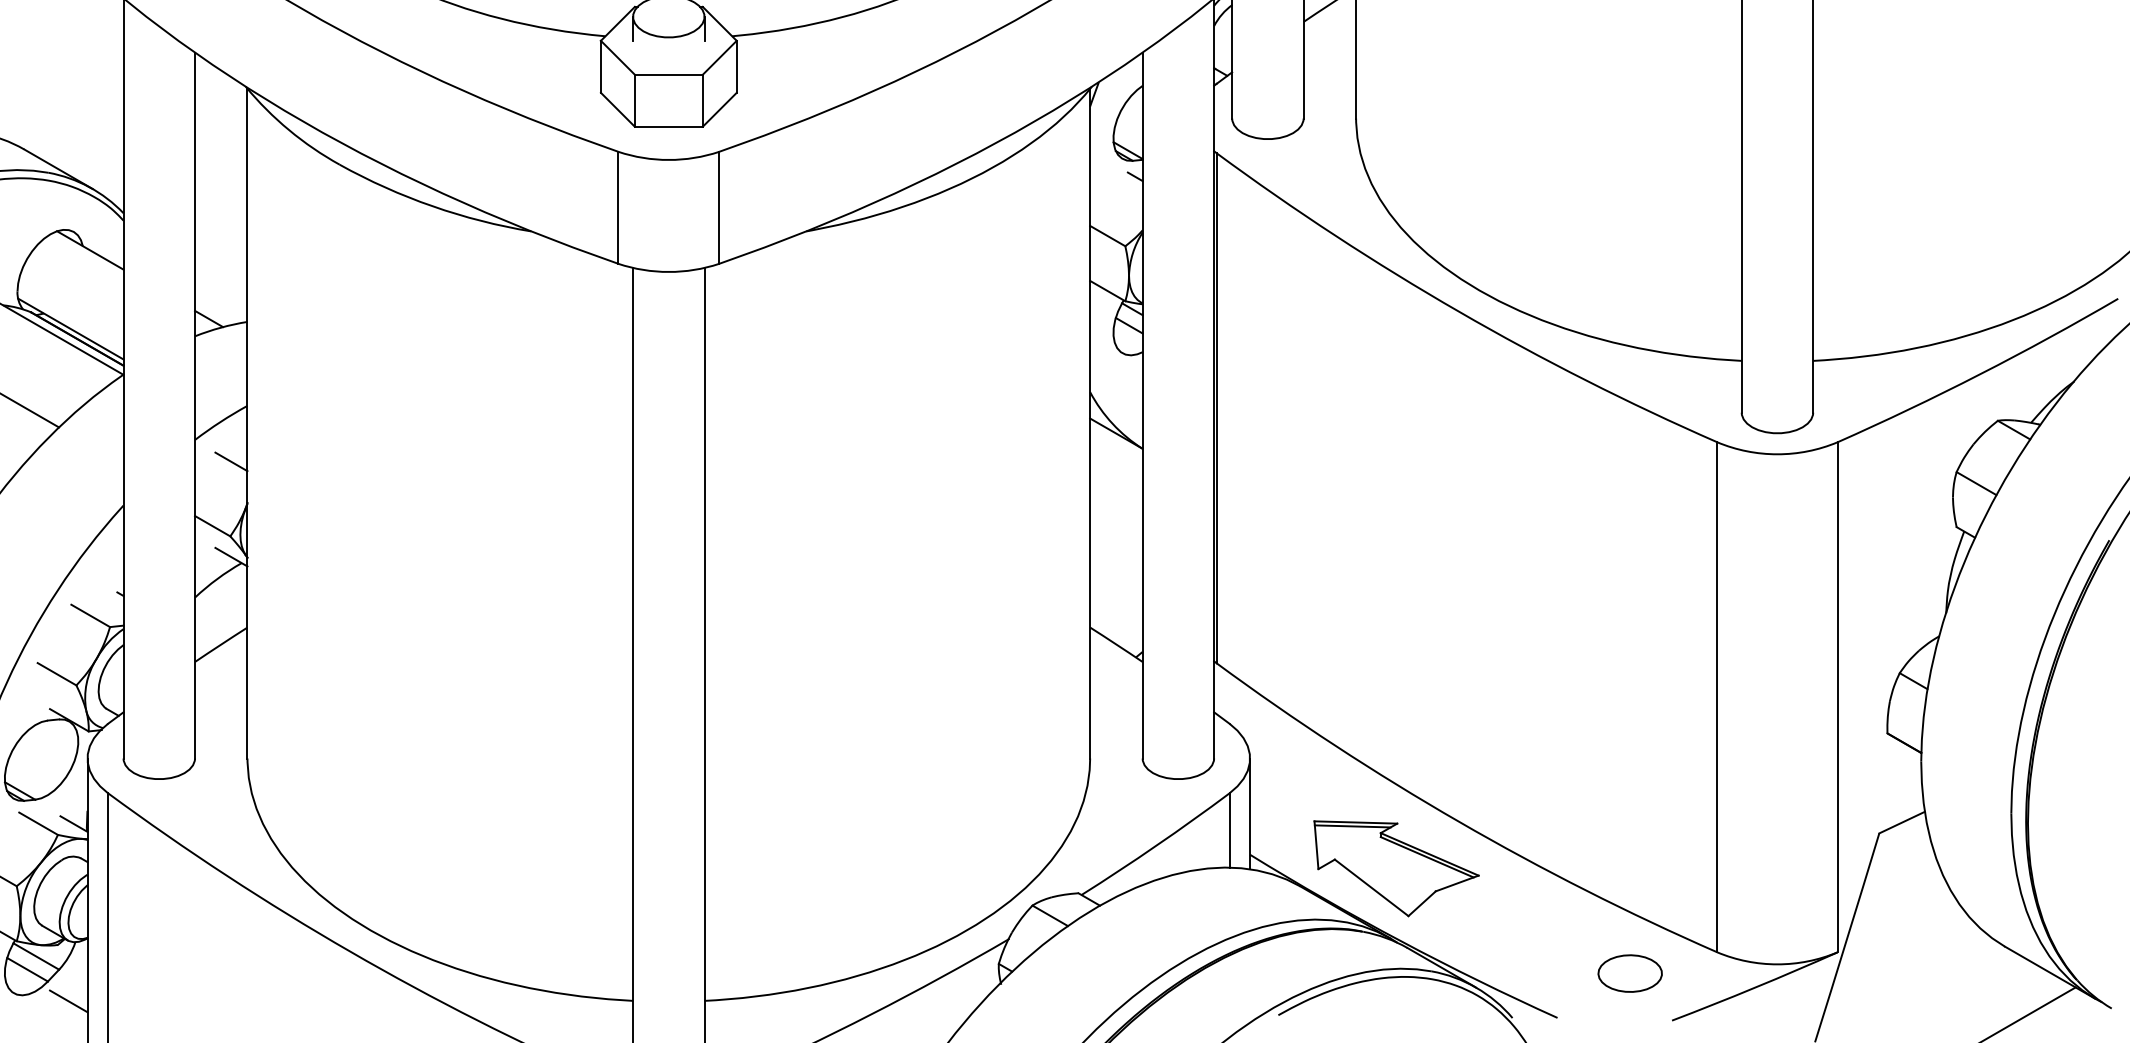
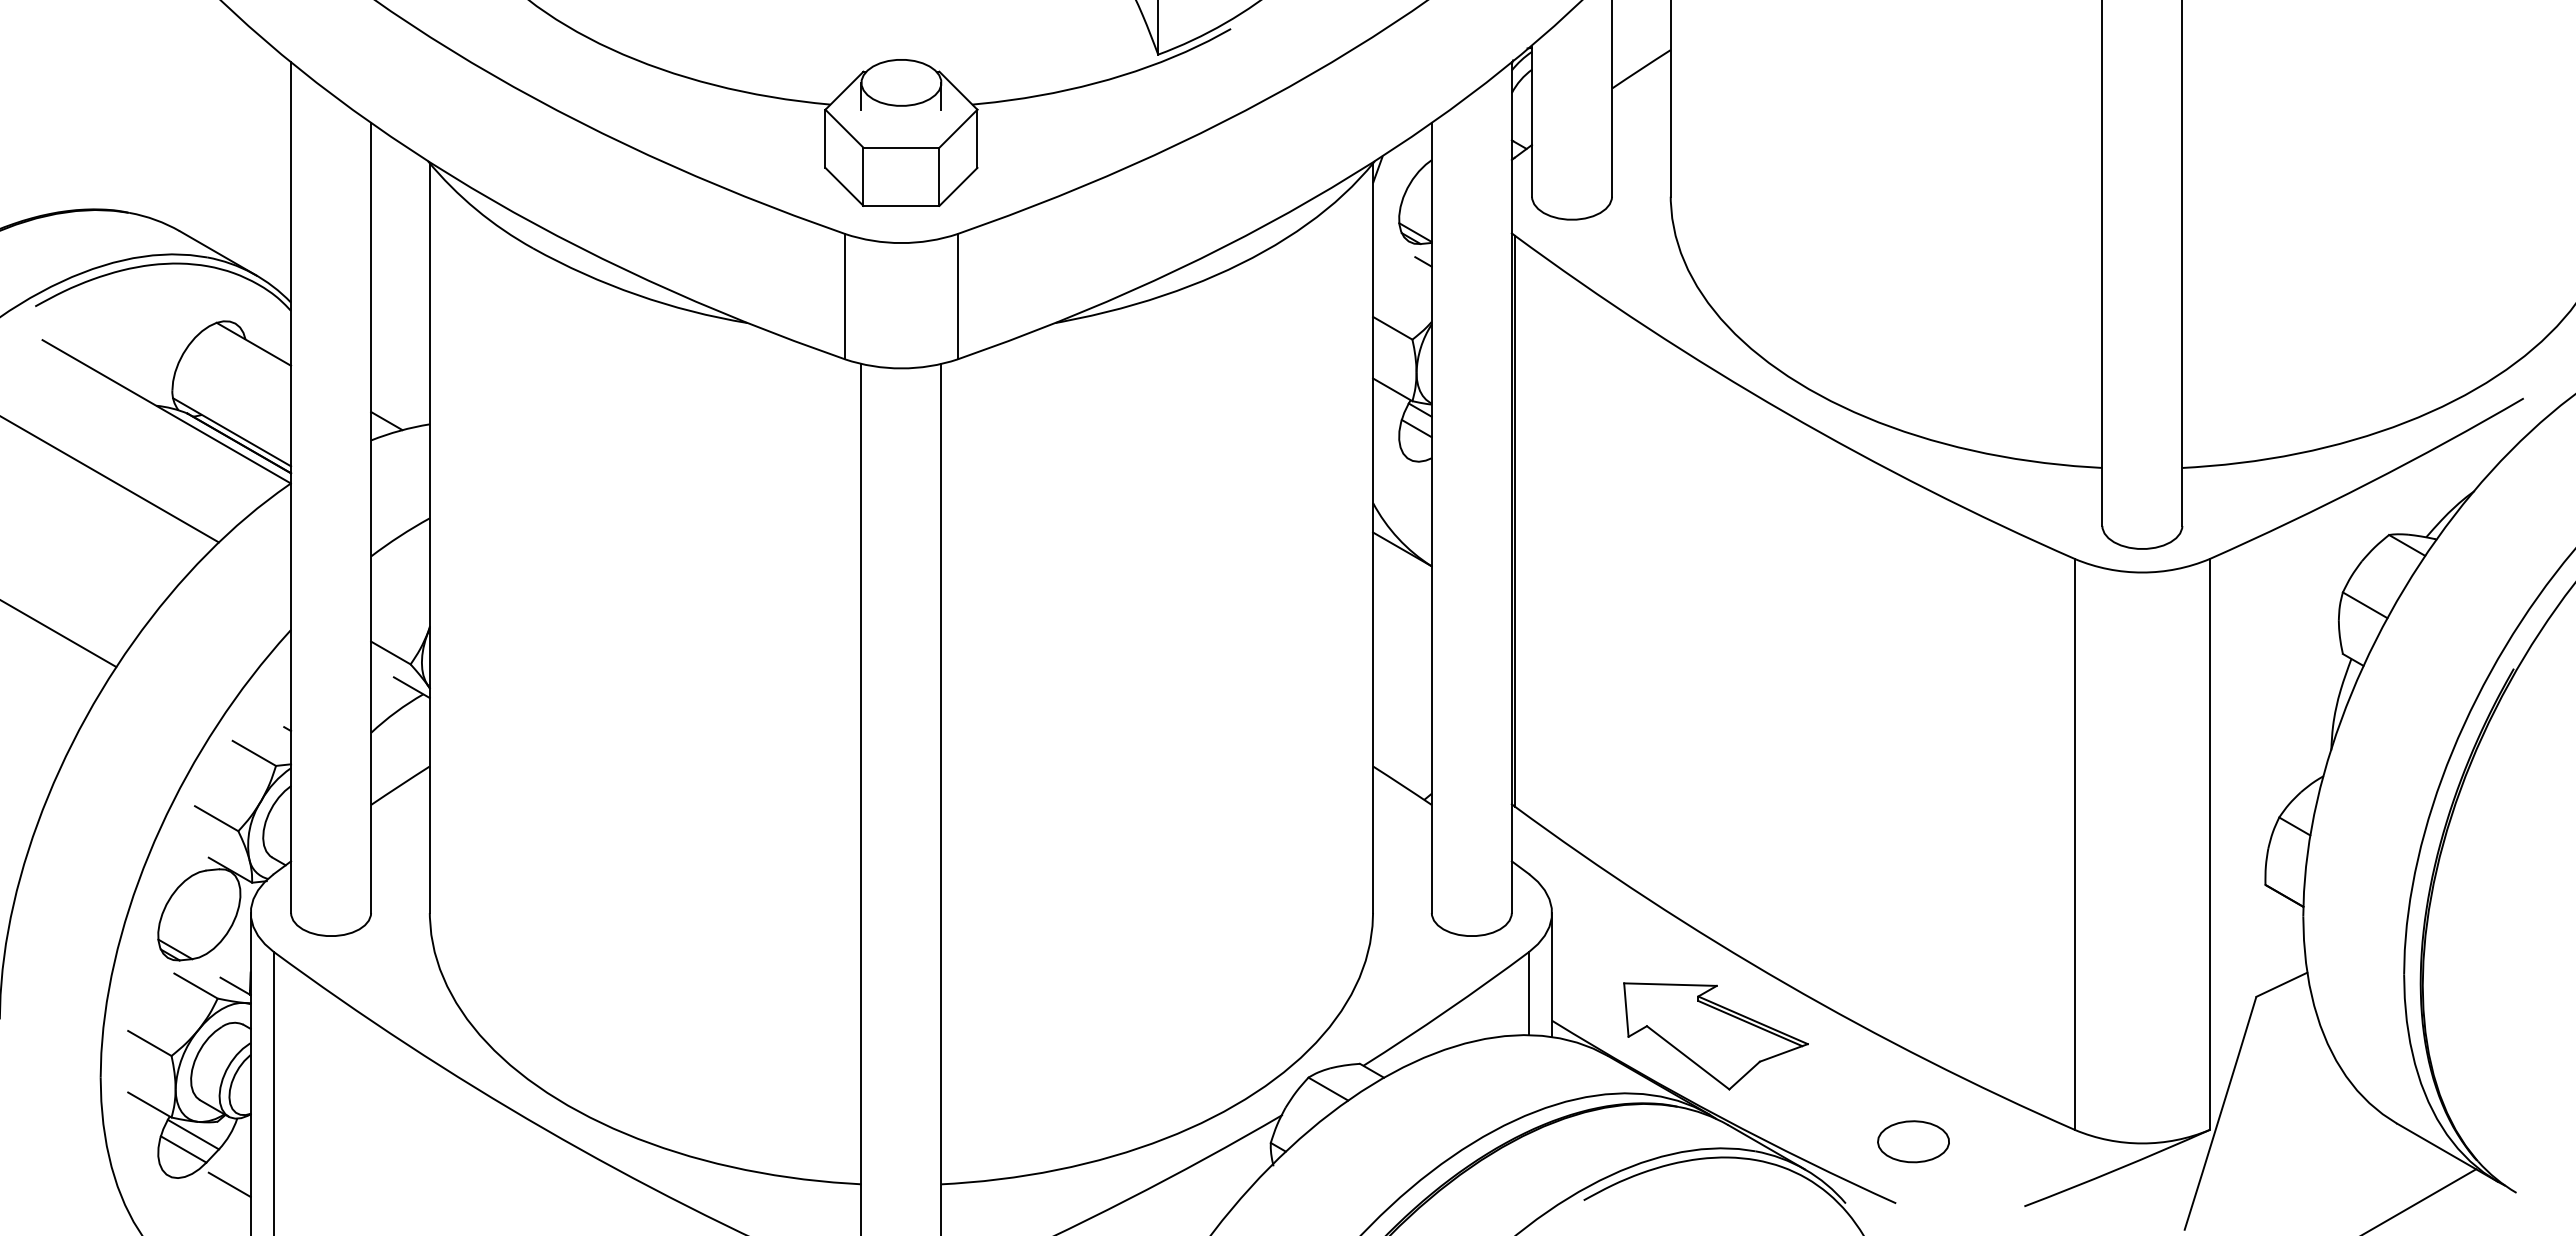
line: (231, 461) -> (411, 580), removed
line: (1352, 825) -> (1666, 988), removed
part: (1630, 973) -> (1913, 1141), moved

